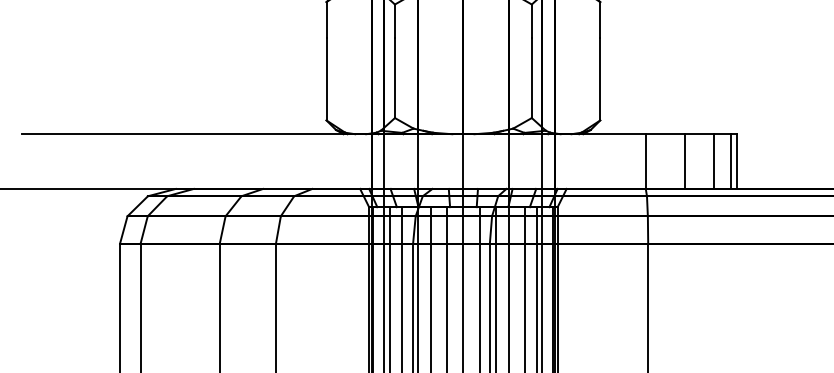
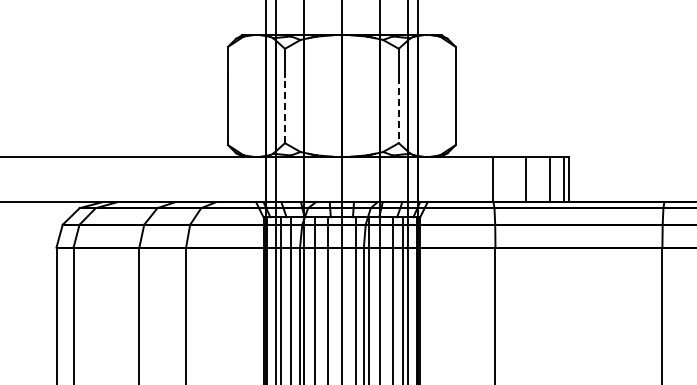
line: (395, 77) -> (285, 109), solid -> dashed
line: (531, 78) -> (398, 110), solid -> dashed

